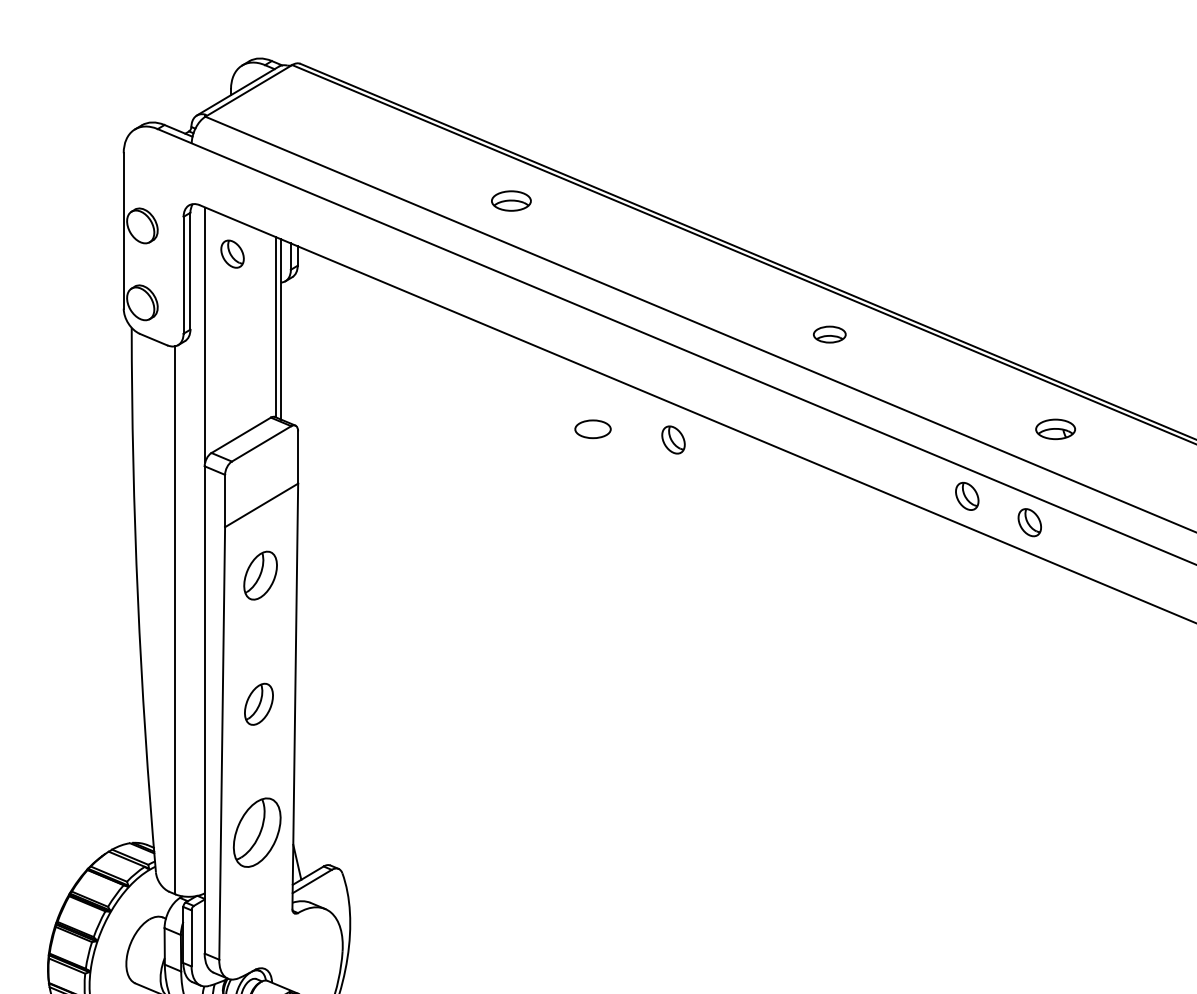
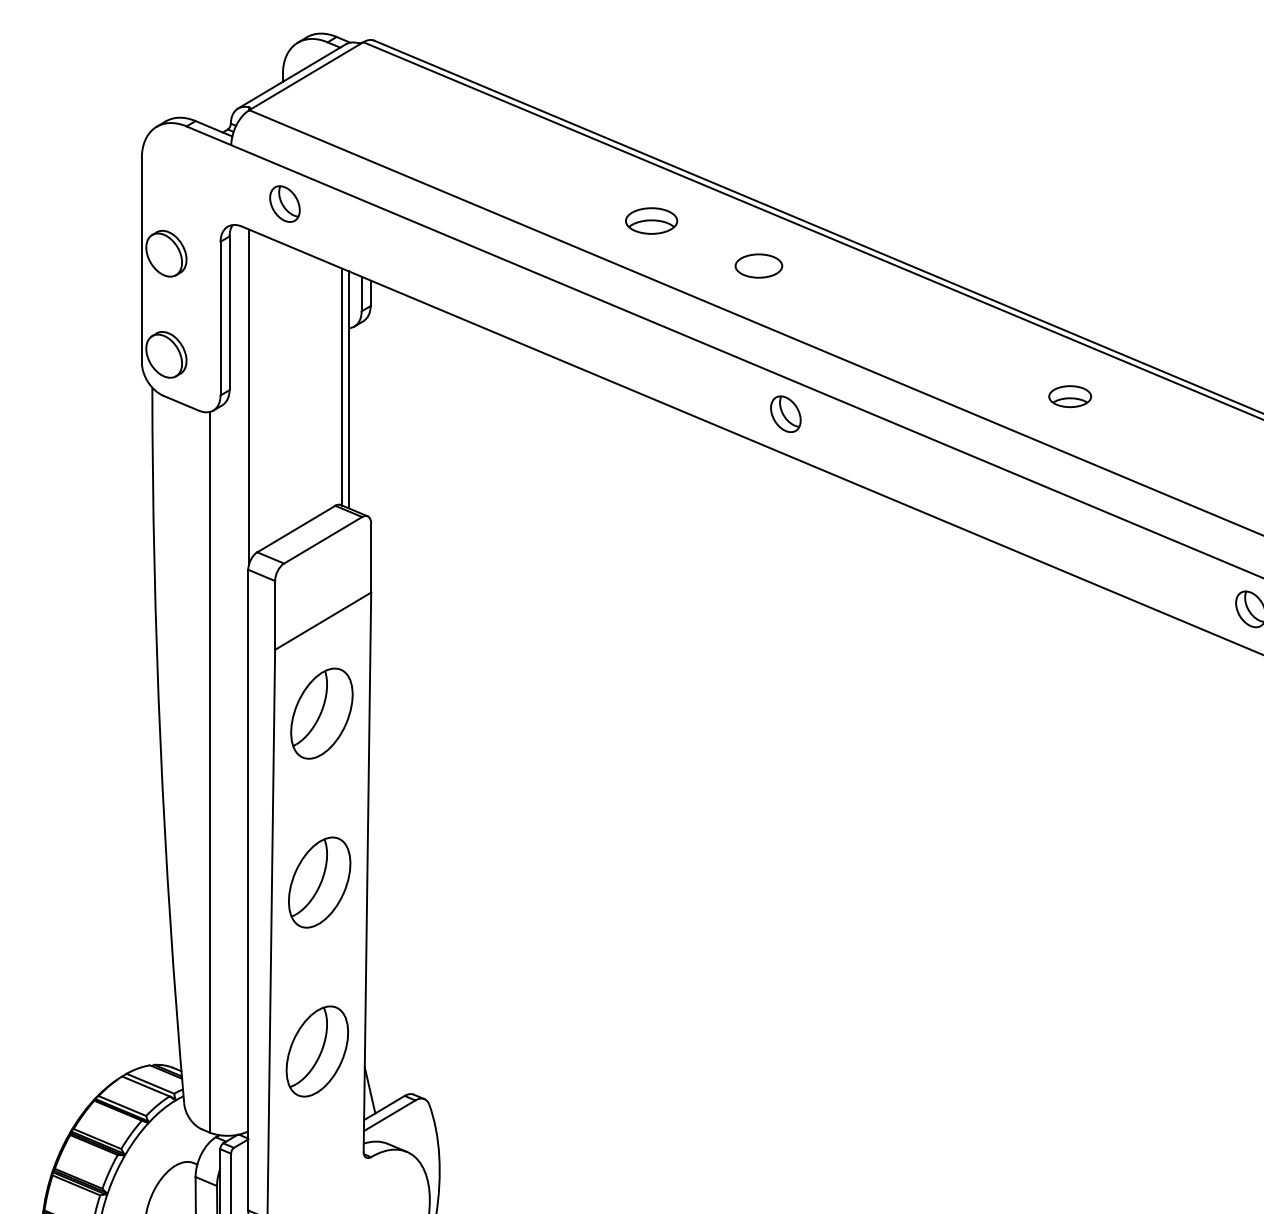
part: (232, 253) -> (284, 203), moved
part: (592, 429) -> (758, 266), moved
part: (673, 439) -> (785, 413), moved
part: (260, 575) -> (321, 713), size x1.43
part: (258, 704) -> (319, 882), size x1.67

